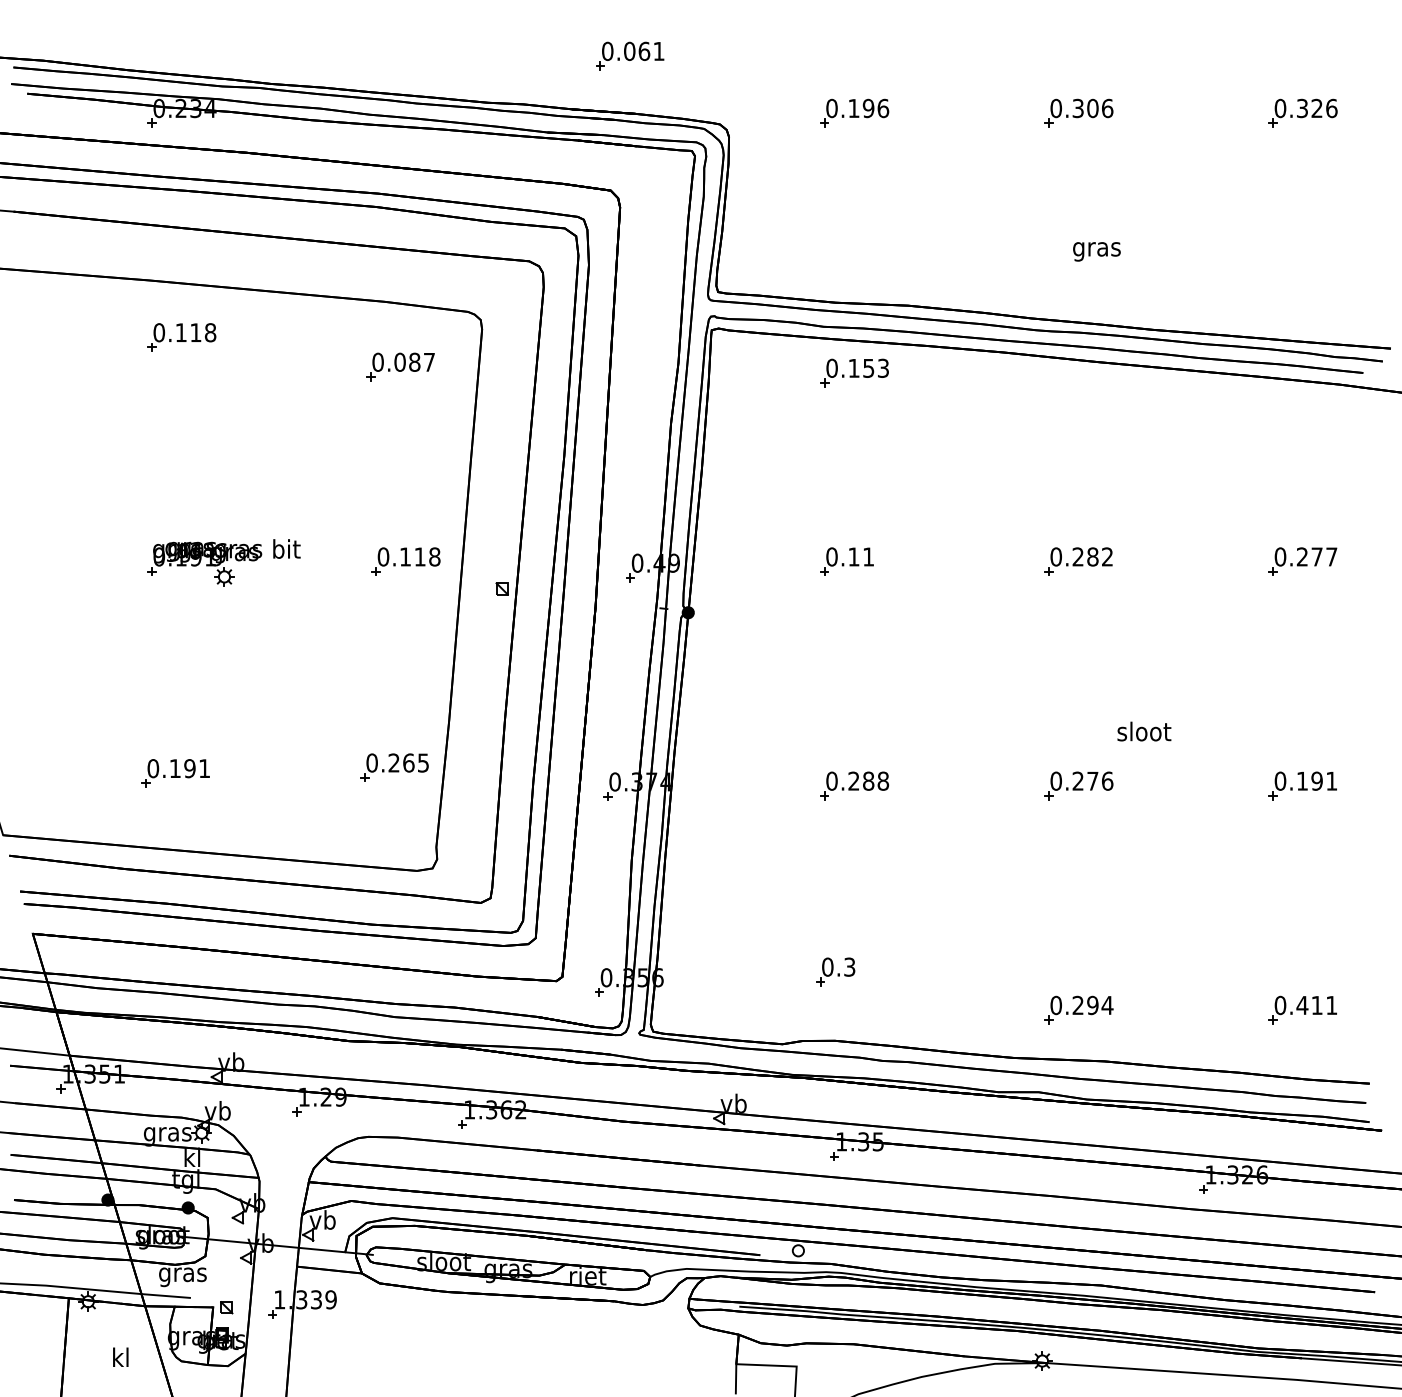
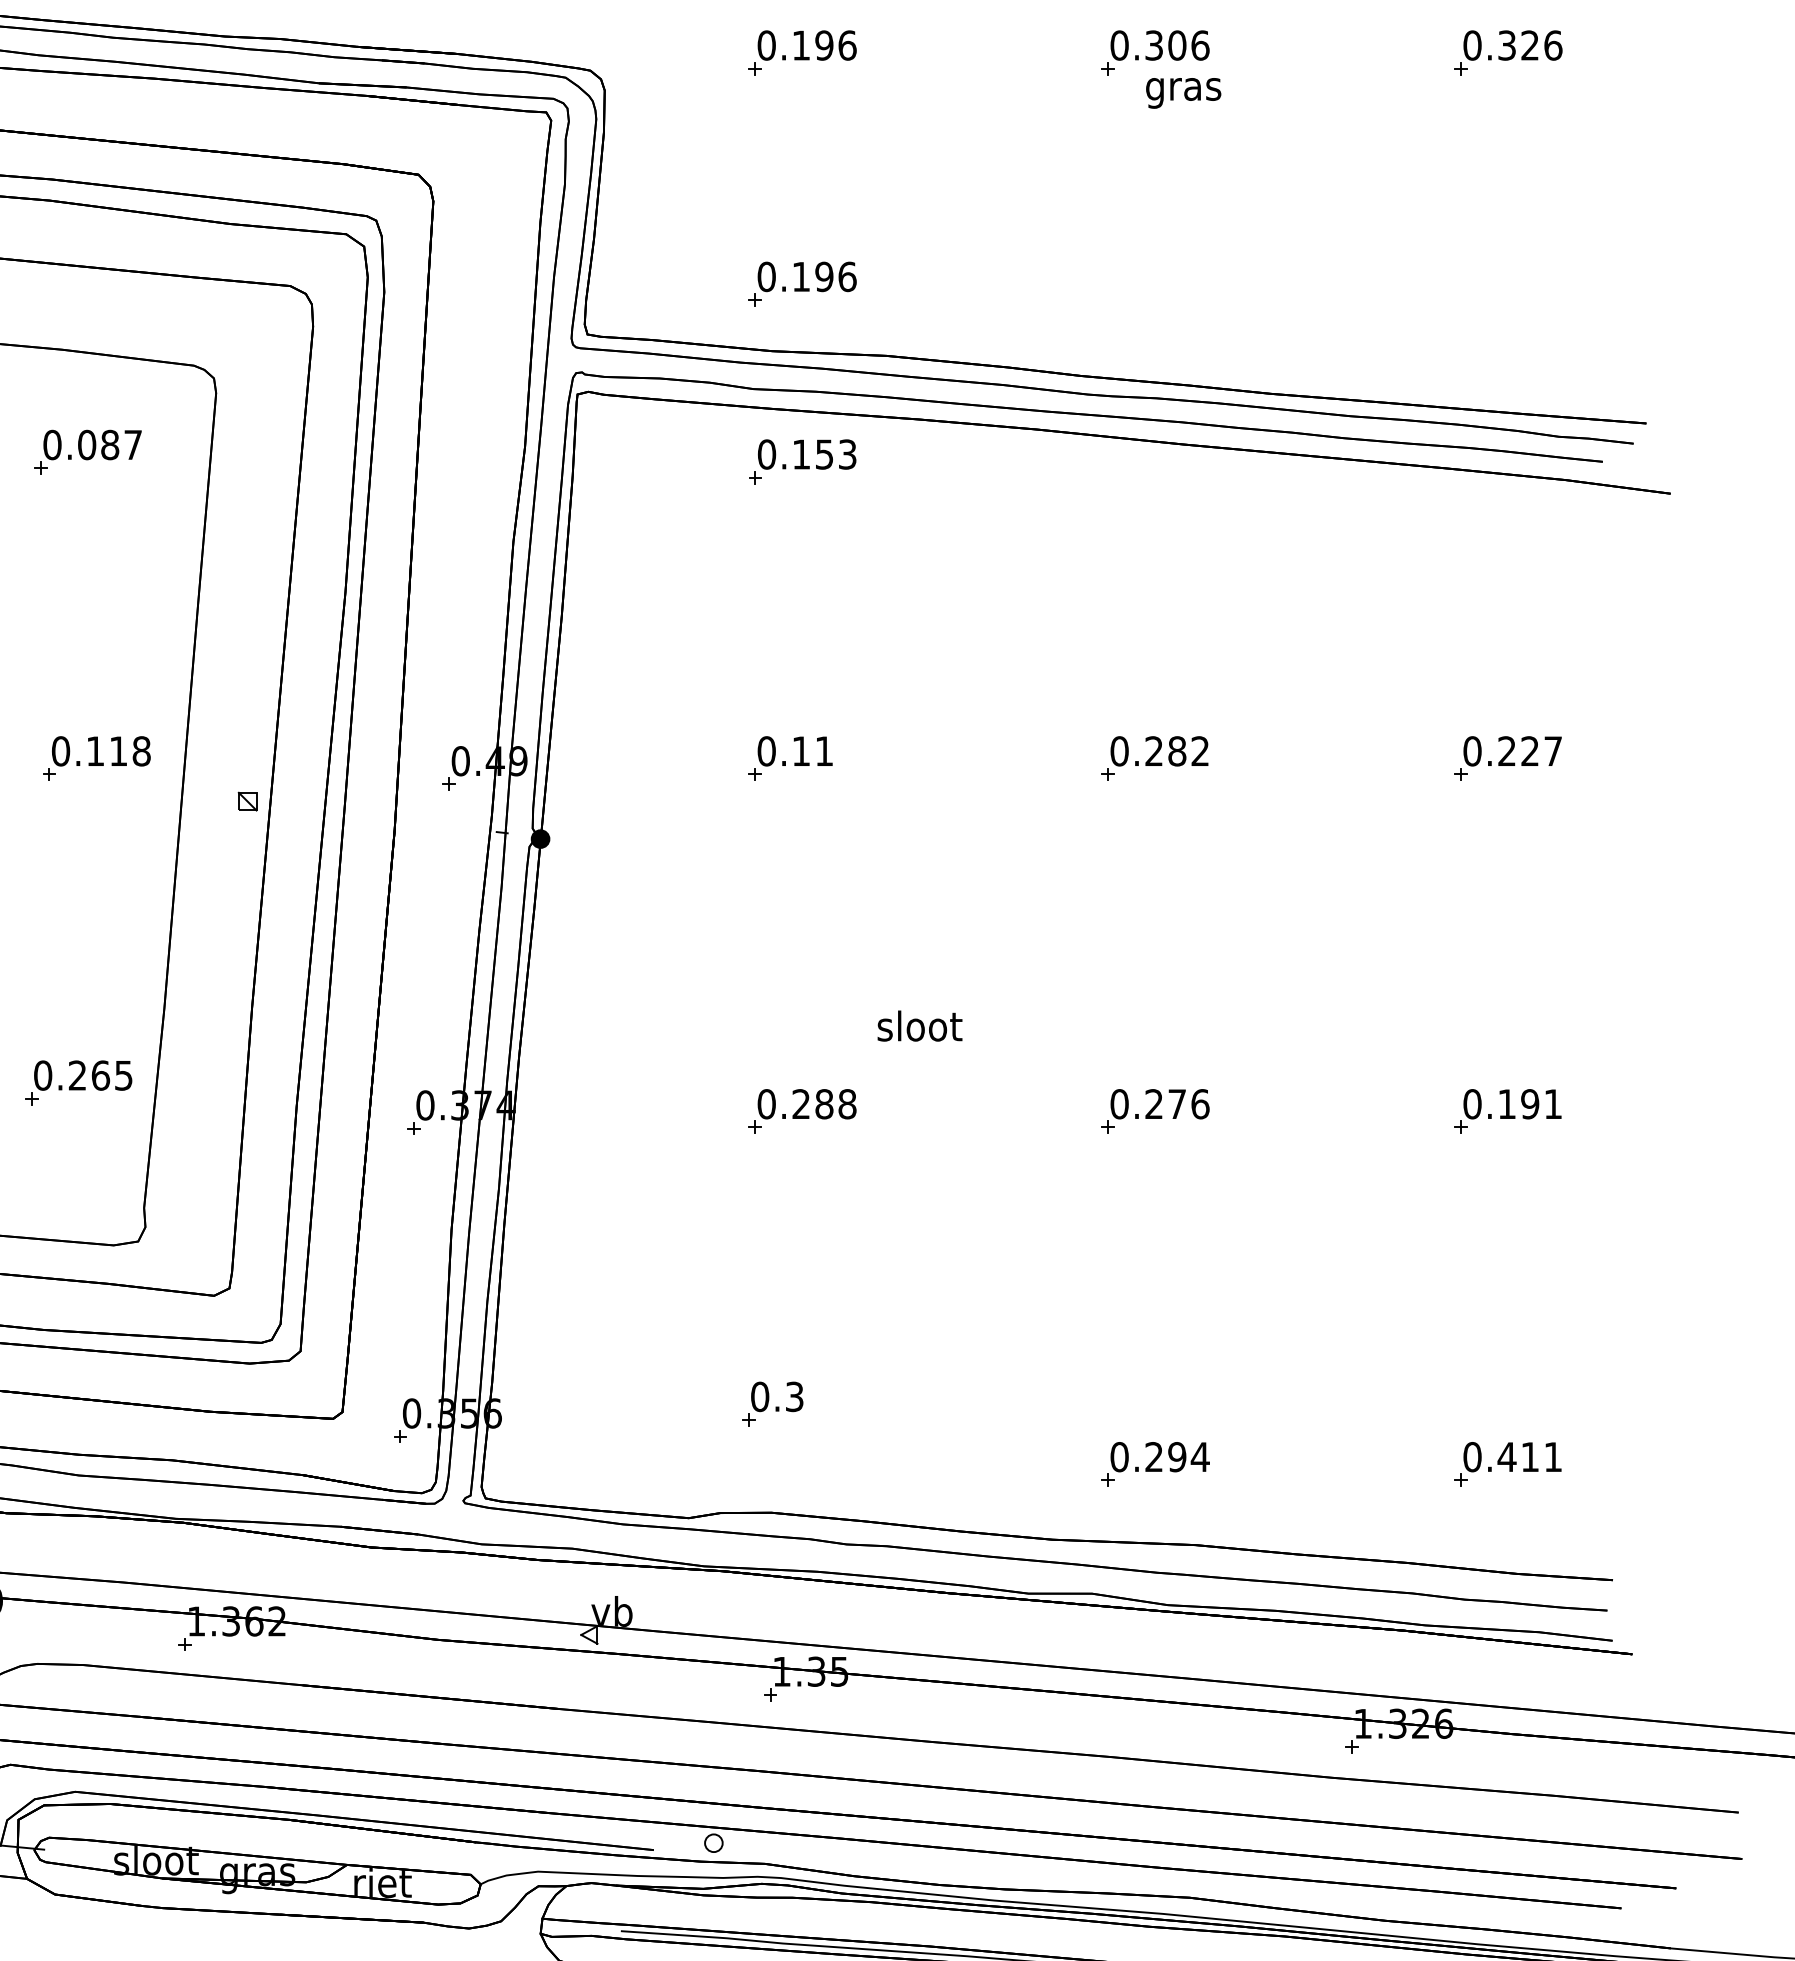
text: (1096, 251) -> (1182, 92), moved
part: (854, 259) -> (802, 283), added
text: (1316, 556) -> (1529, 750), 0.277 -> 0.227
text: (1144, 731) -> (920, 1025), moved

